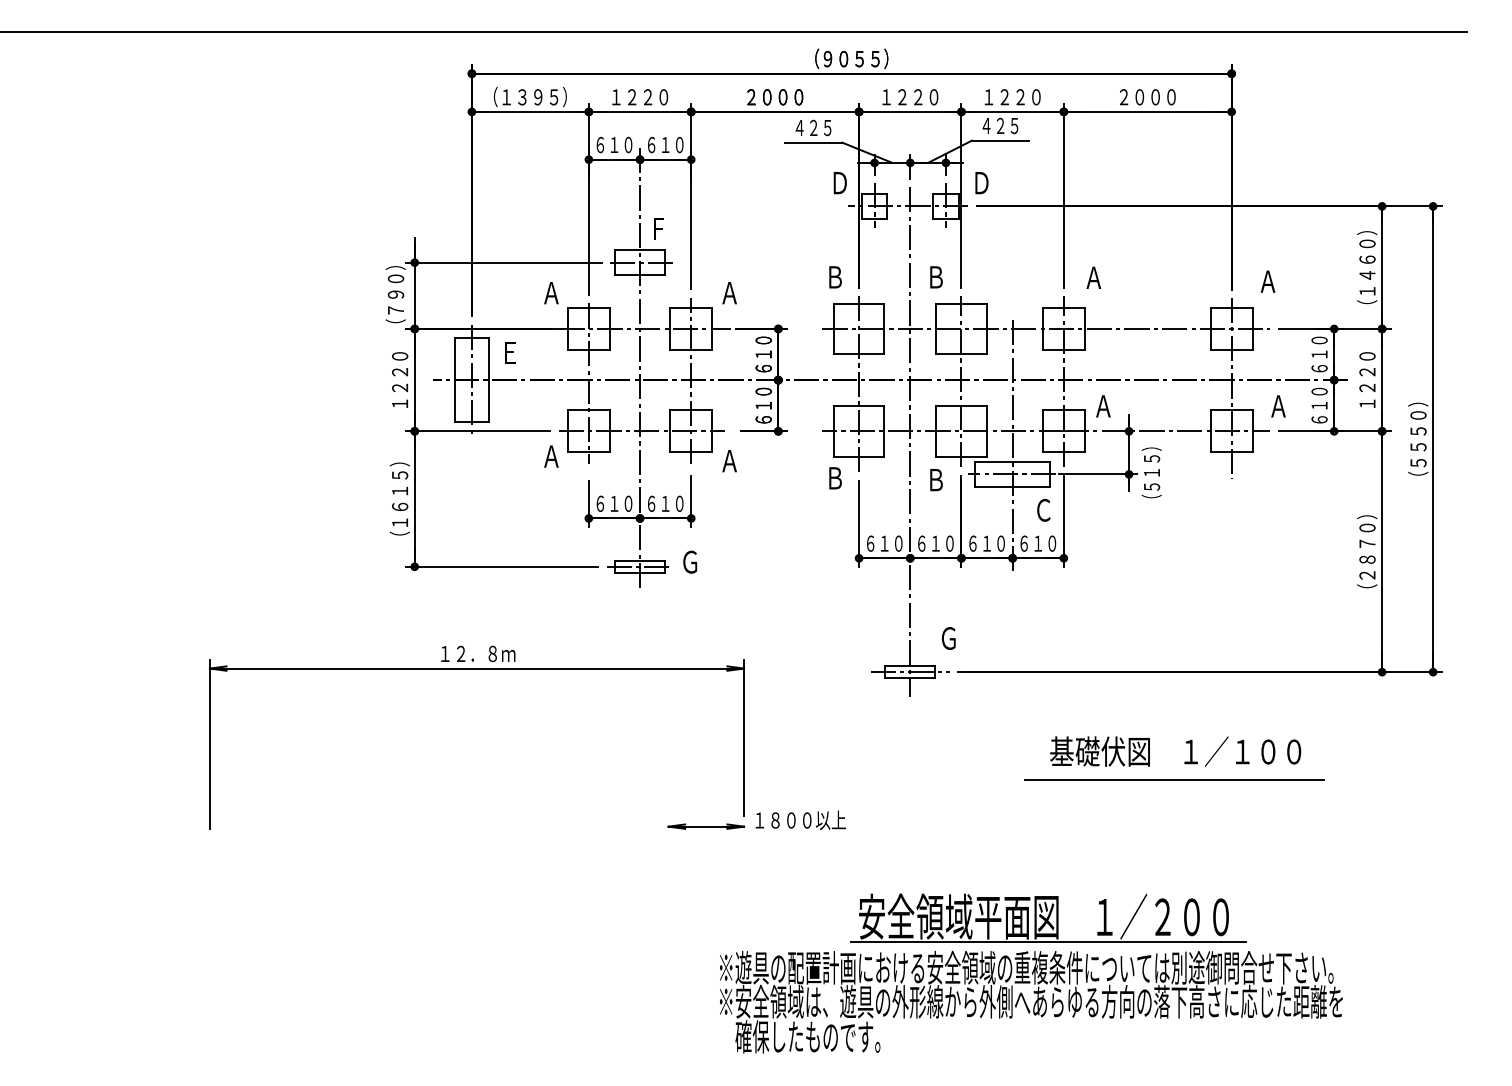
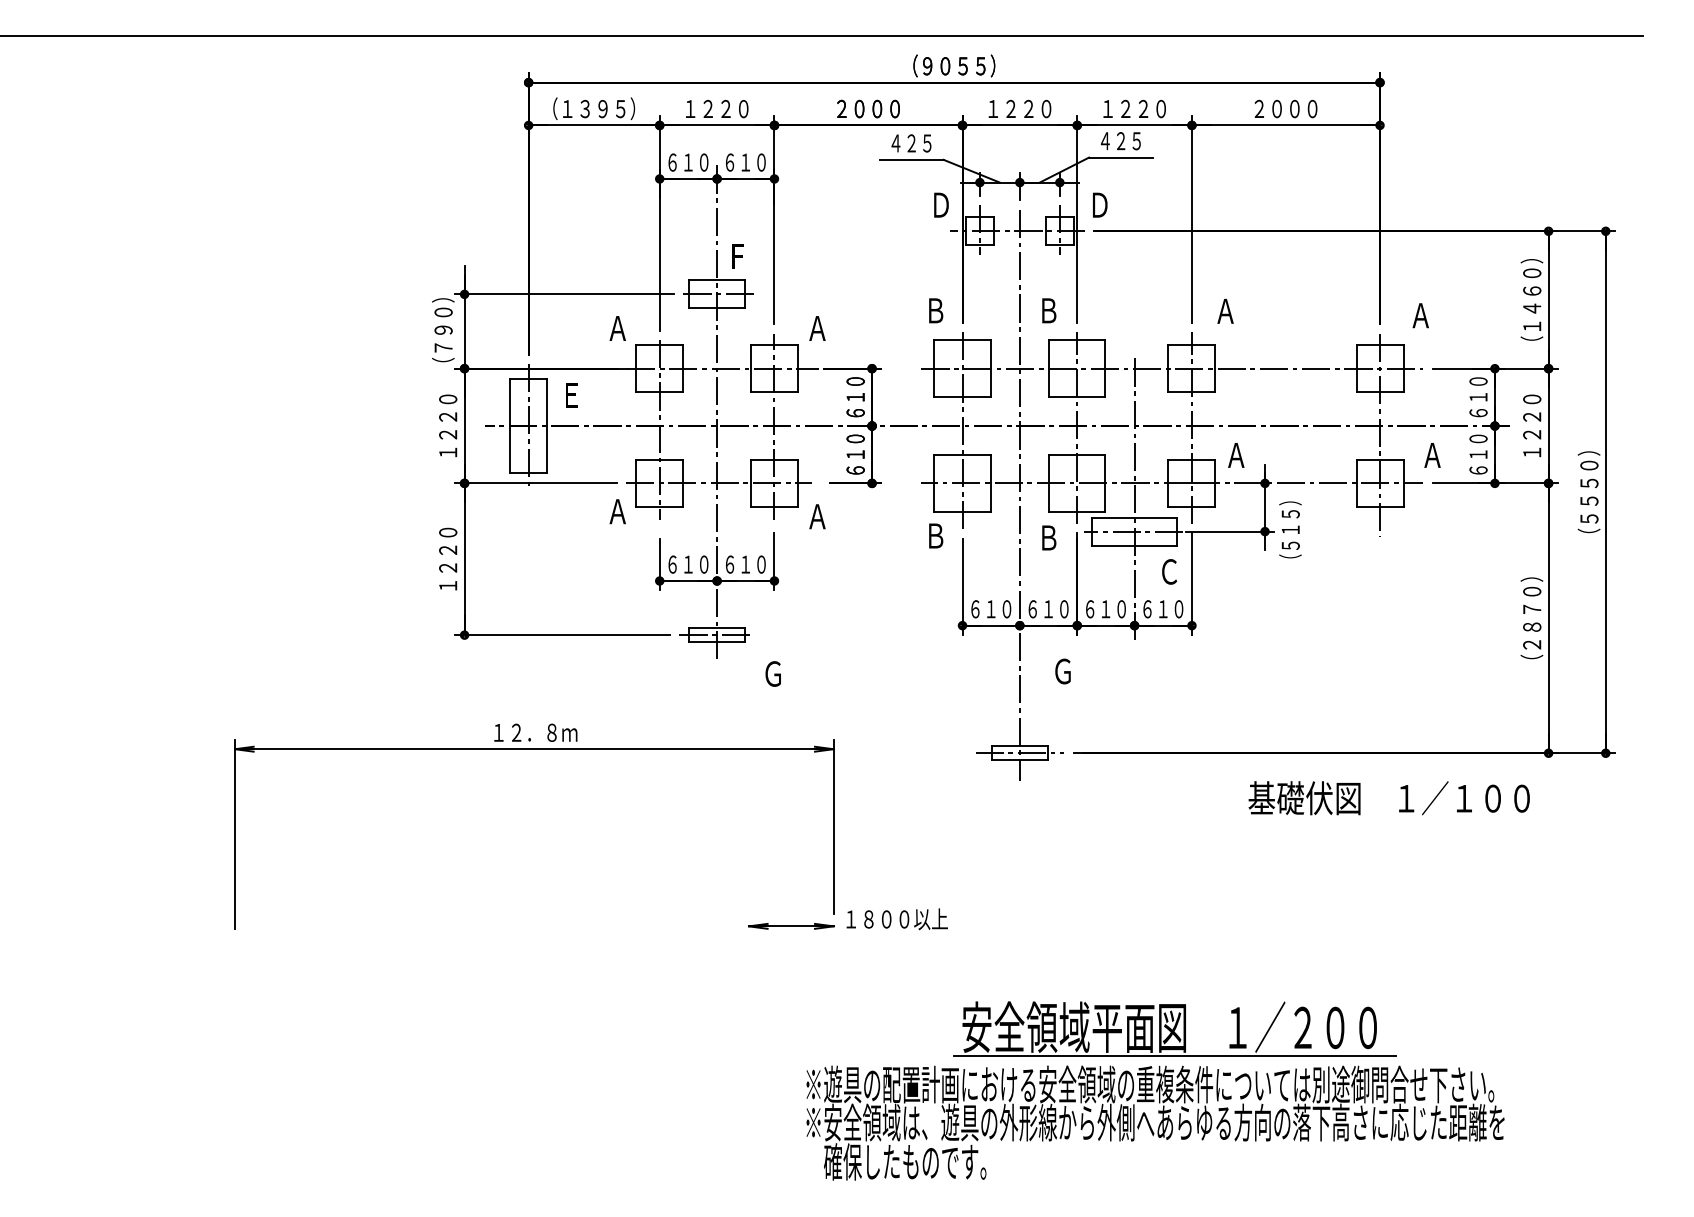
text: (399, 499) -> (447, 559), （１６１５） -> １２２０
text: (689, 561) -> (772, 673), moved
text: (948, 638) -> (1062, 671), moved
text: (1174, 751) -> (1388, 798), moved
line: (1174, 780) -> (1315, 874), removed

